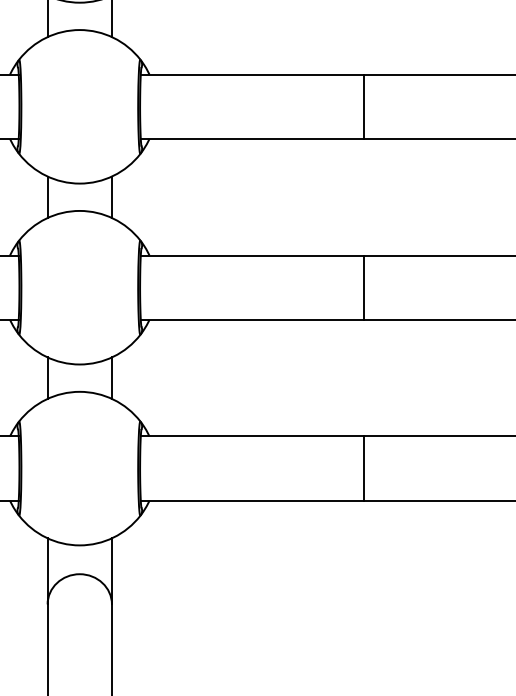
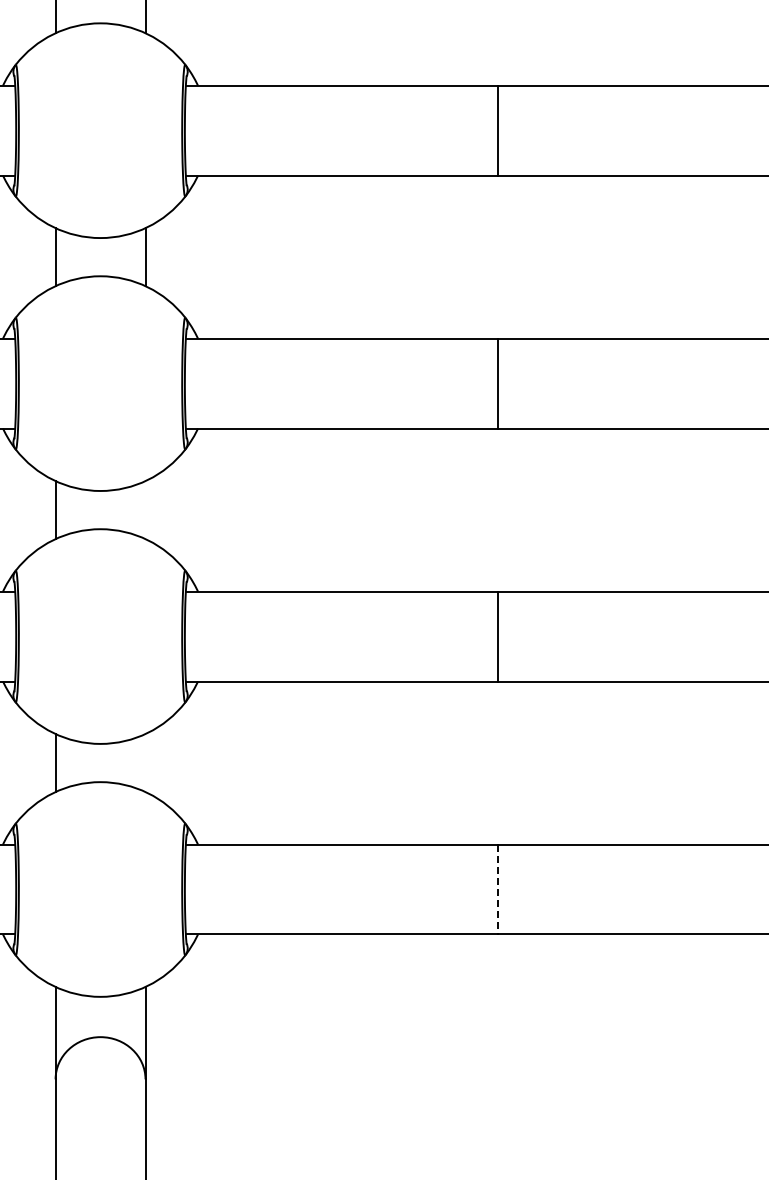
line: (111, 197) -> (145, 510), removed
line: (111, 377) -> (145, 762), removed
line: (363, 468) -> (497, 889), solid -> dashed

